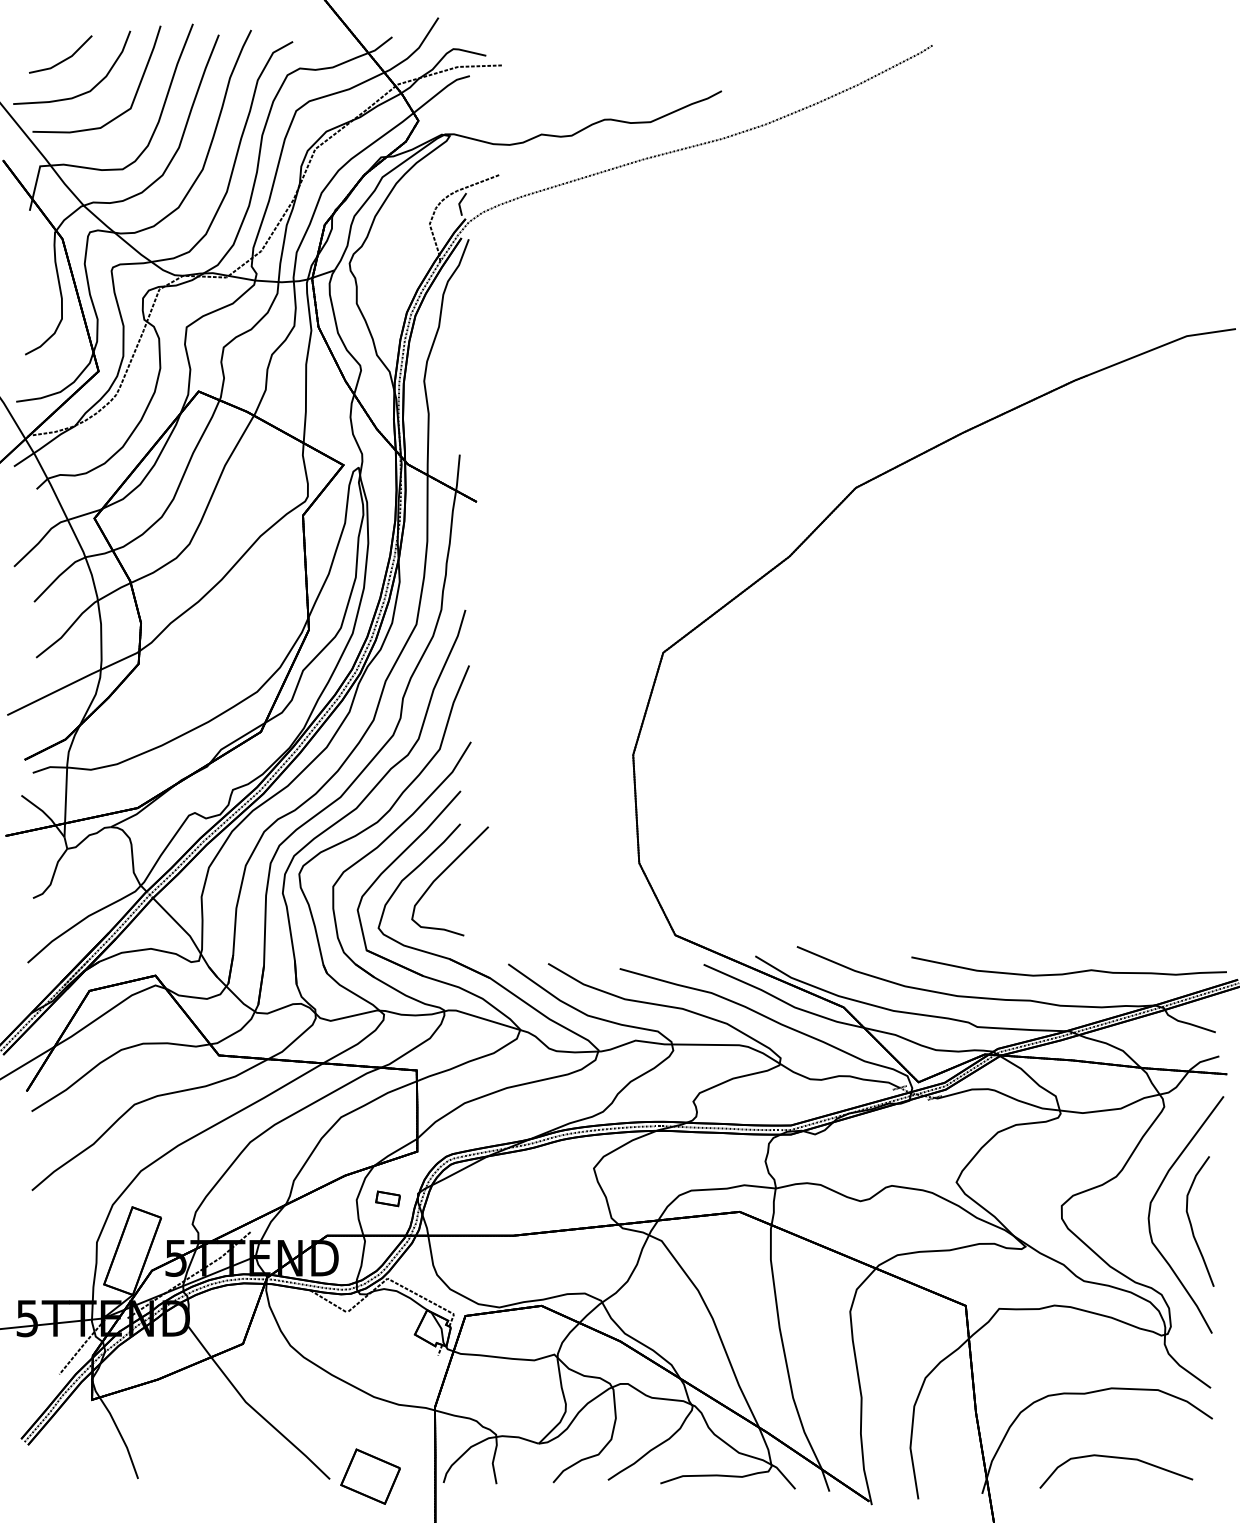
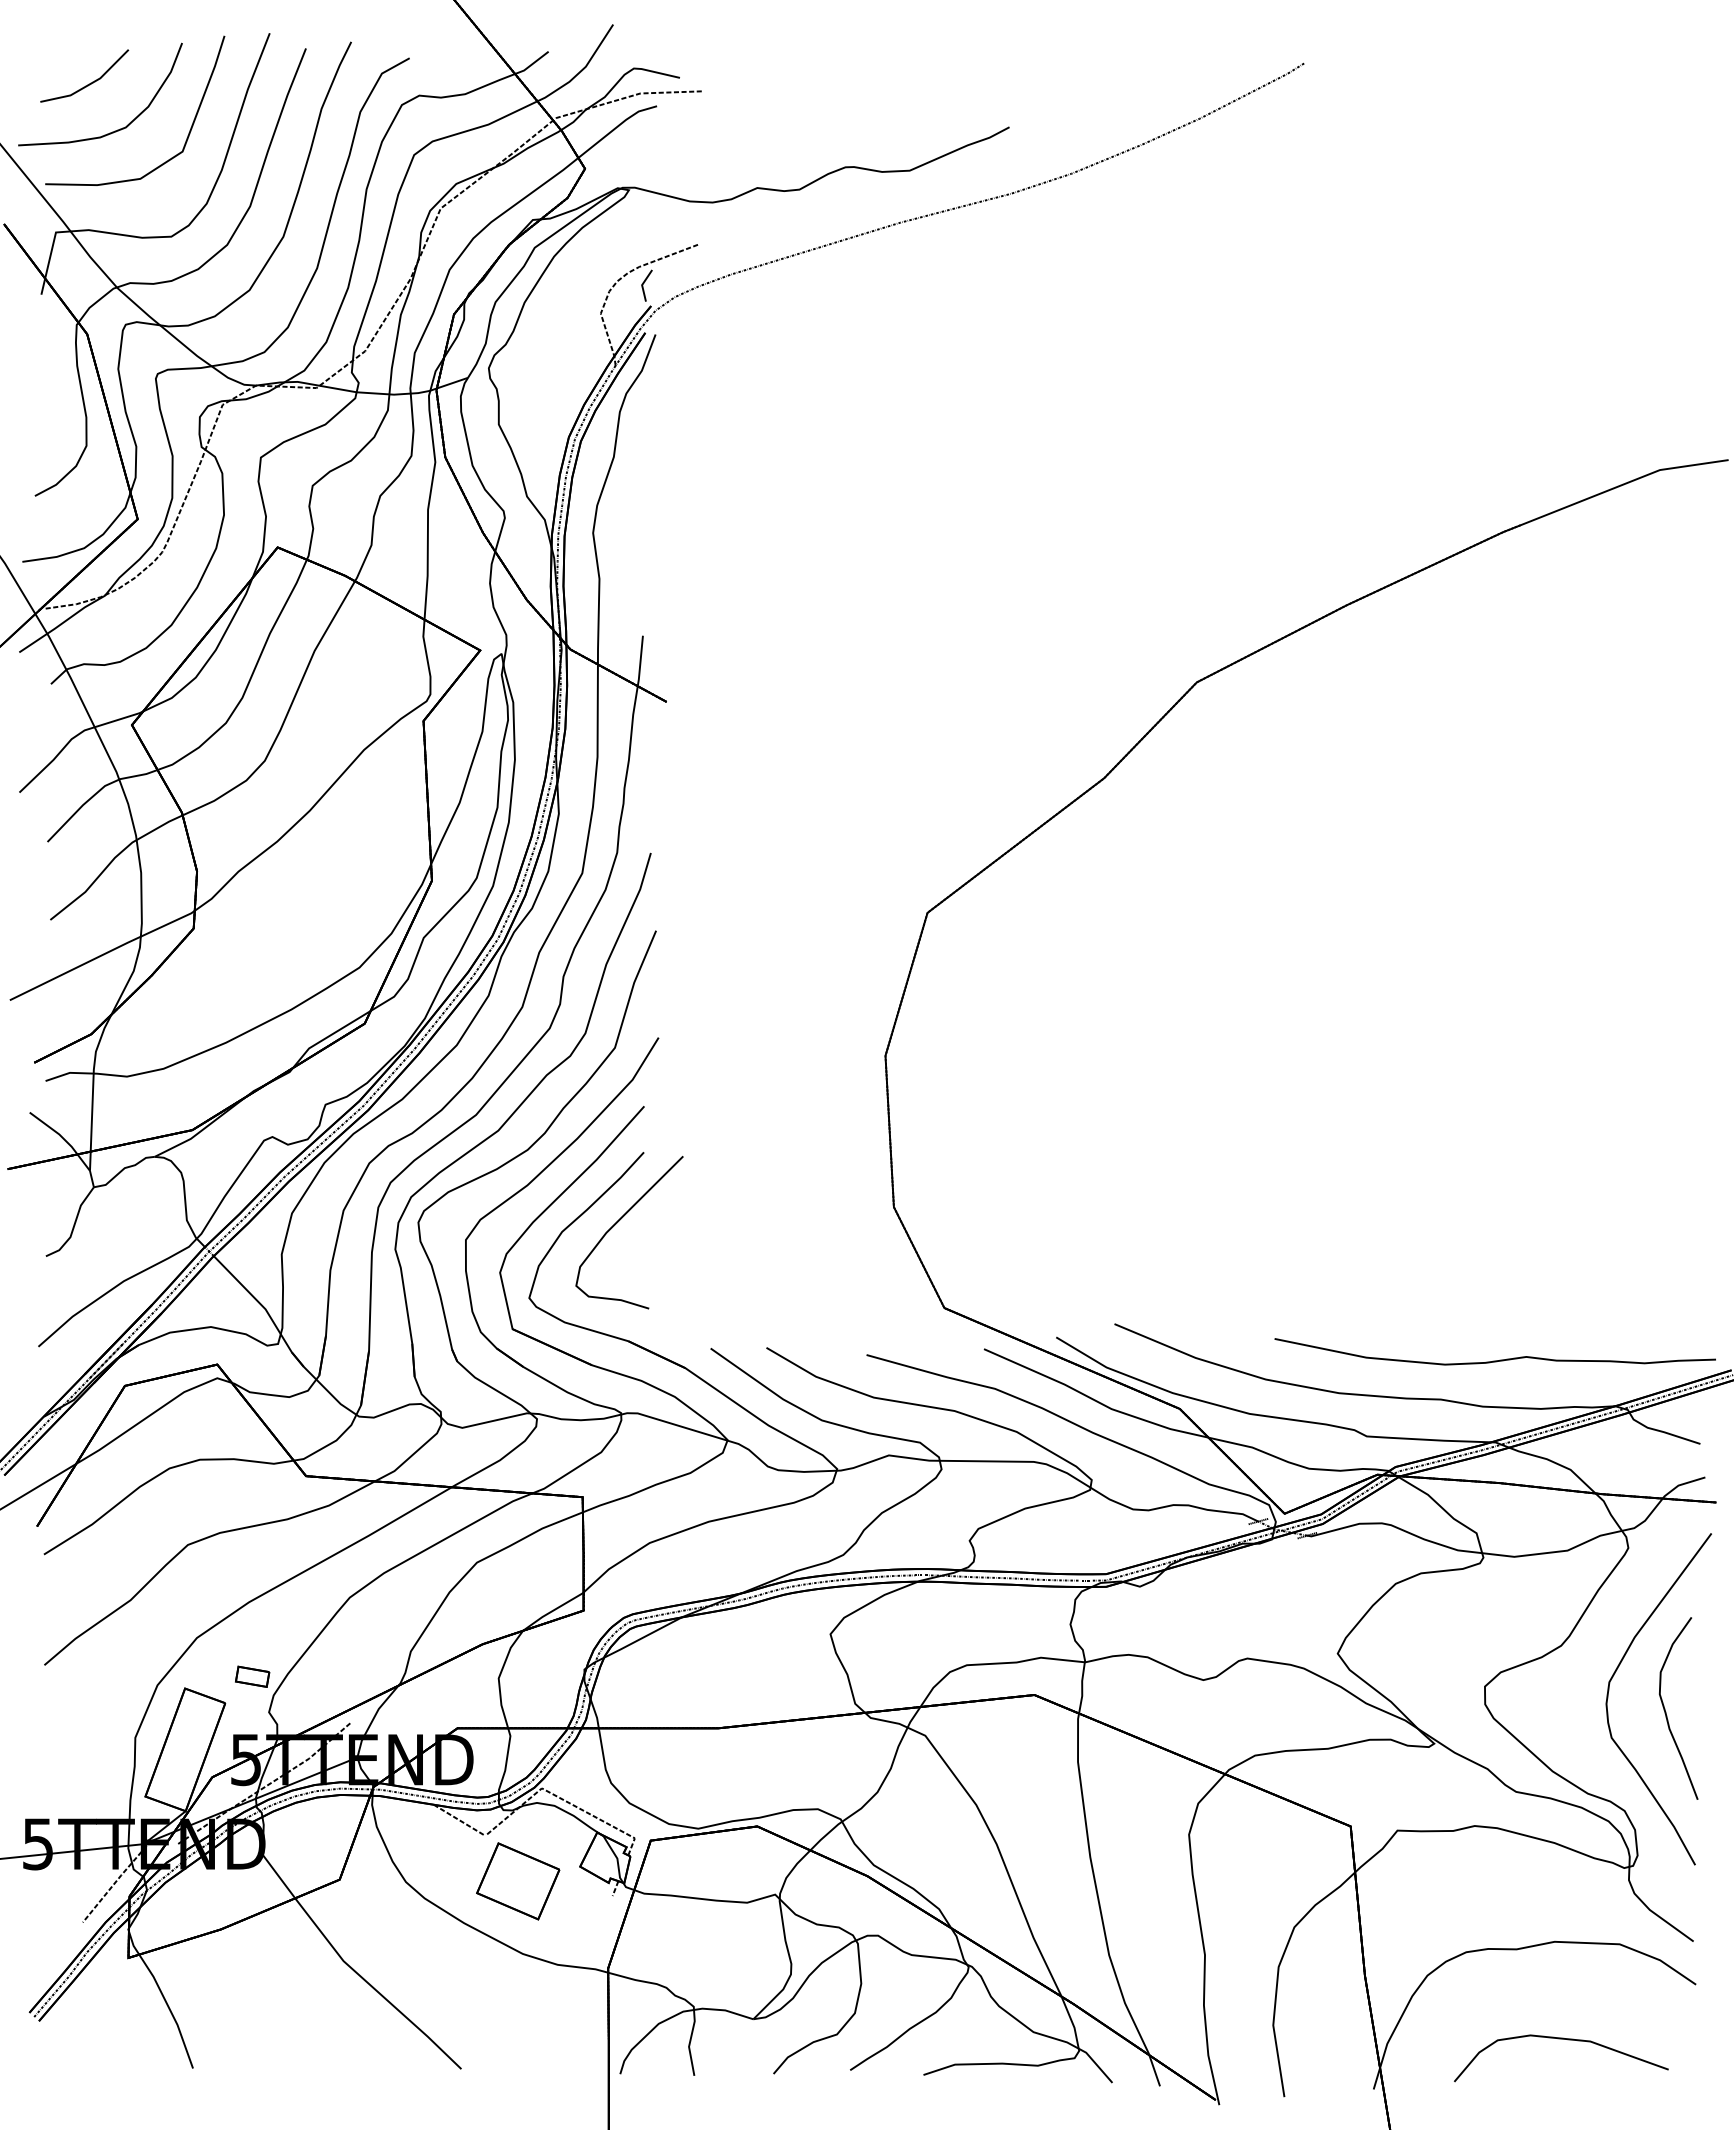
part: (388, 1198) -> (252, 1676), moved
part: (370, 1476) -> (518, 1881), moved

